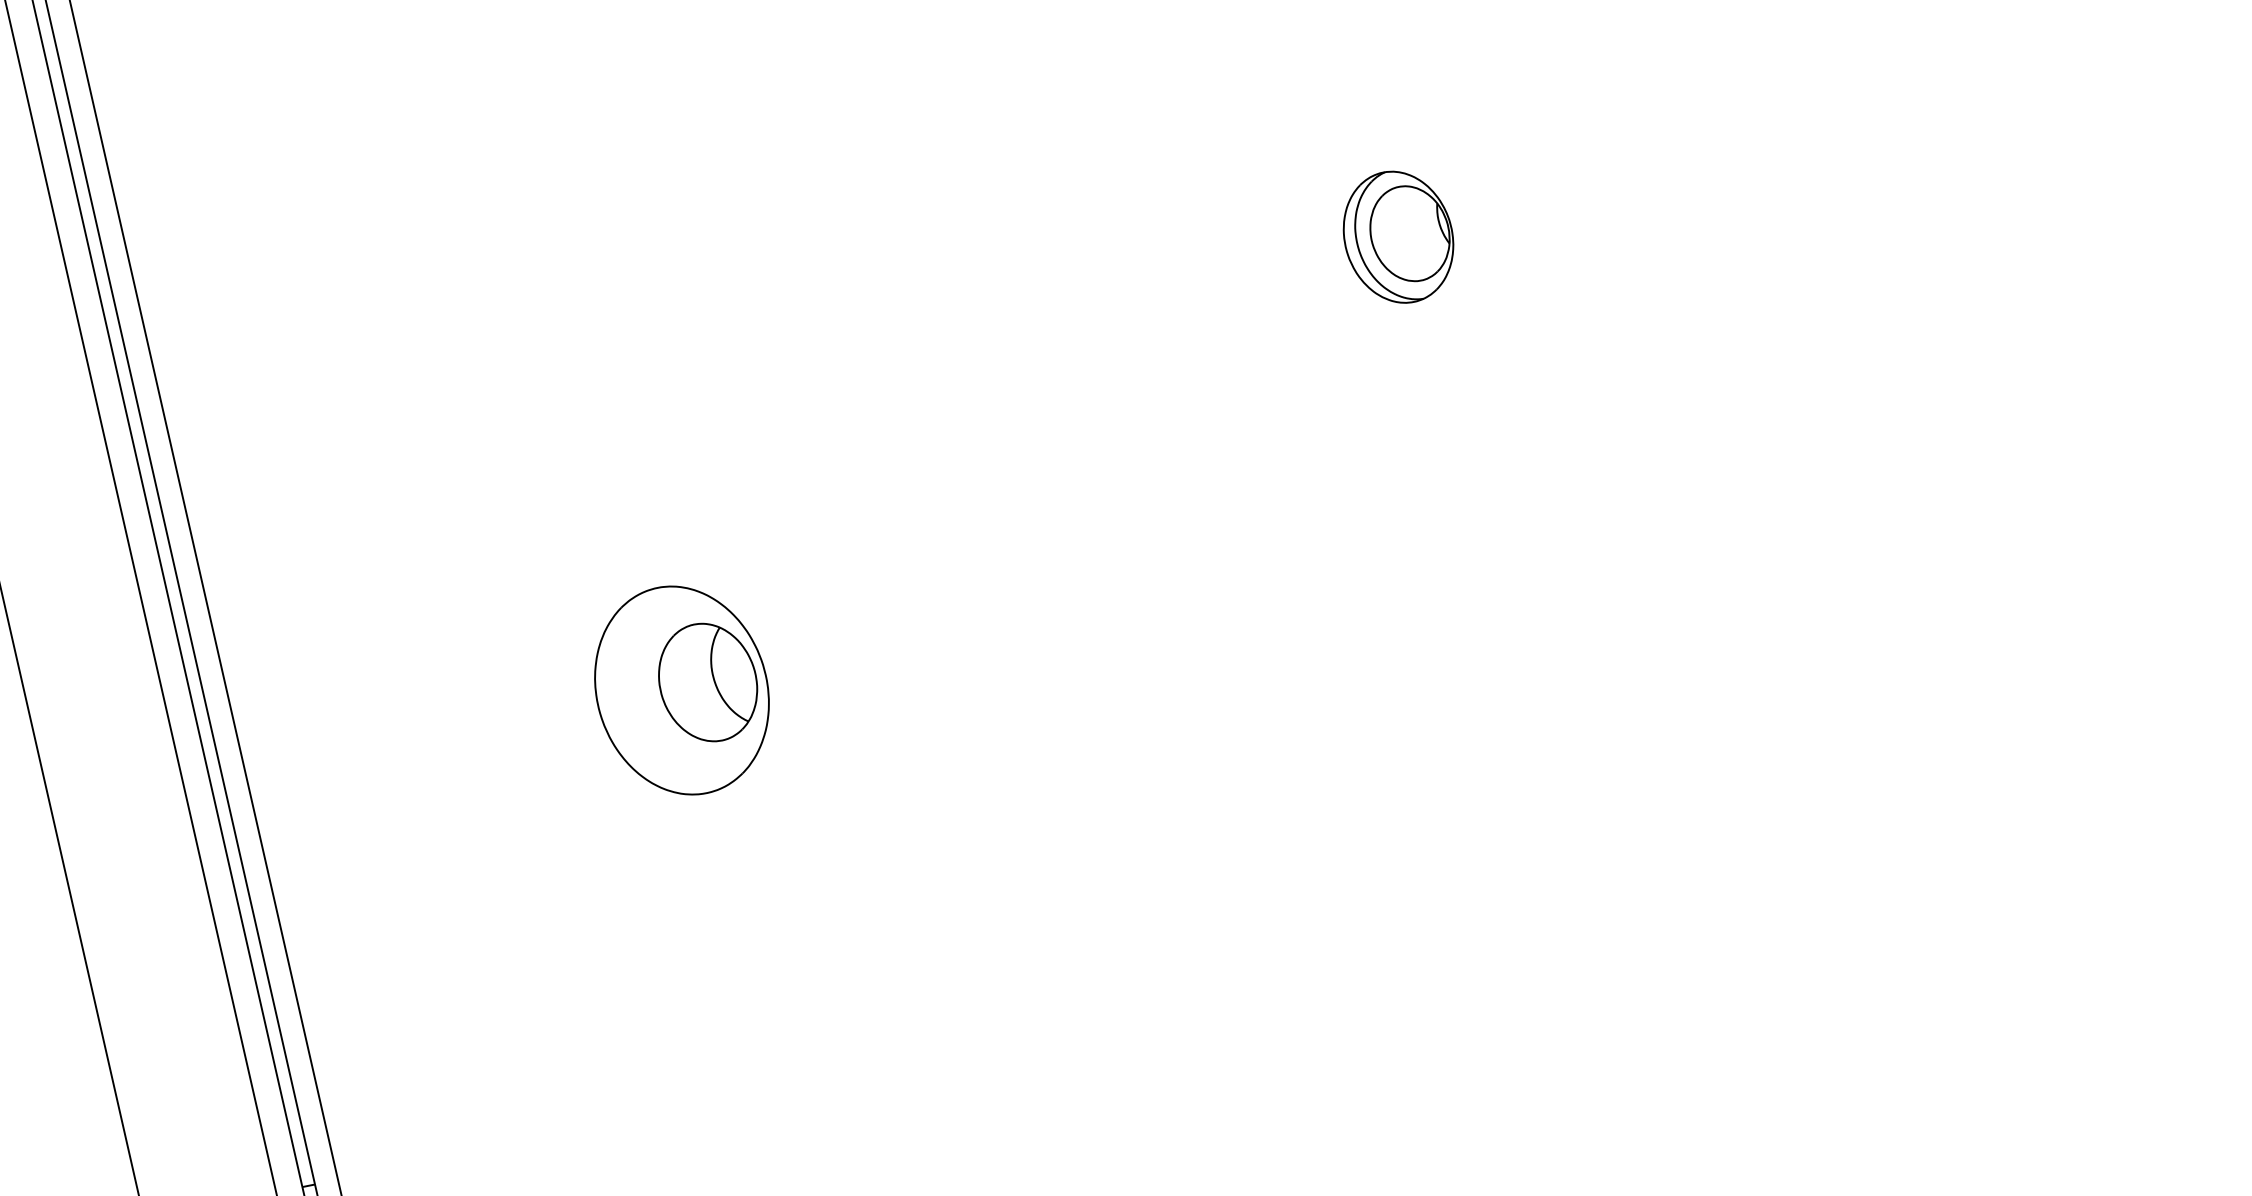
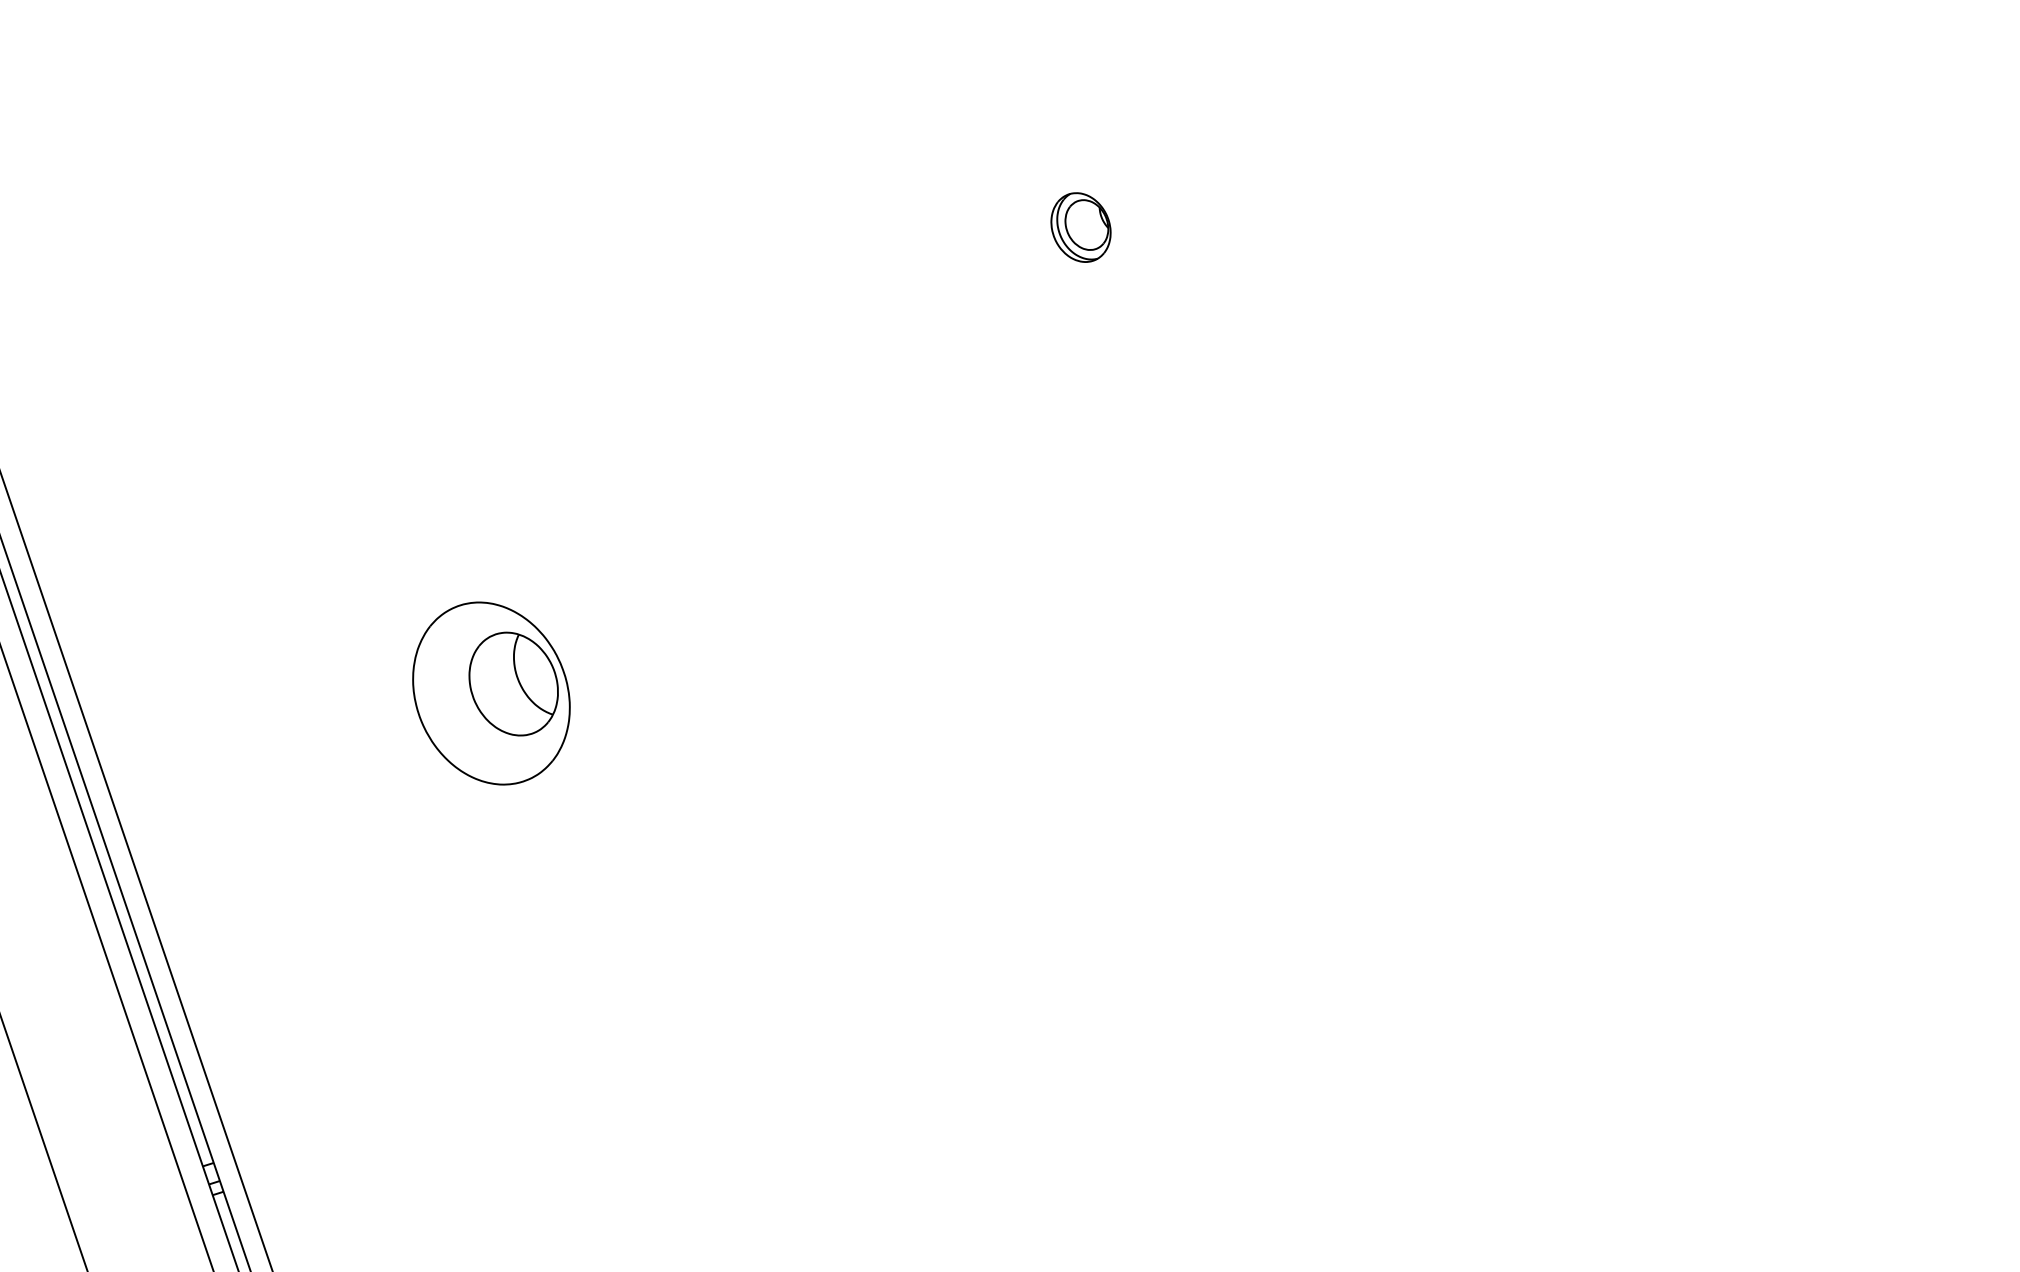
part: (1397, 237) -> (1080, 227), size x0.6

